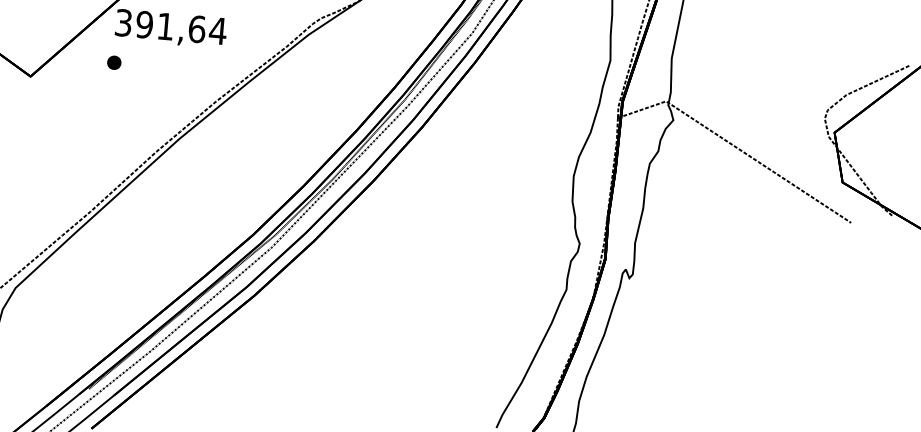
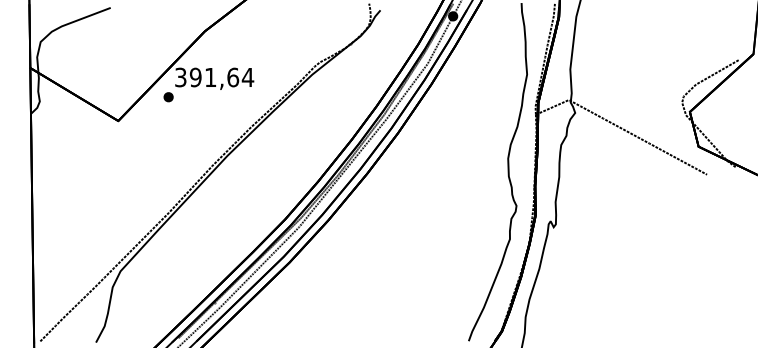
part: (114, 63) -> (168, 97), moved

